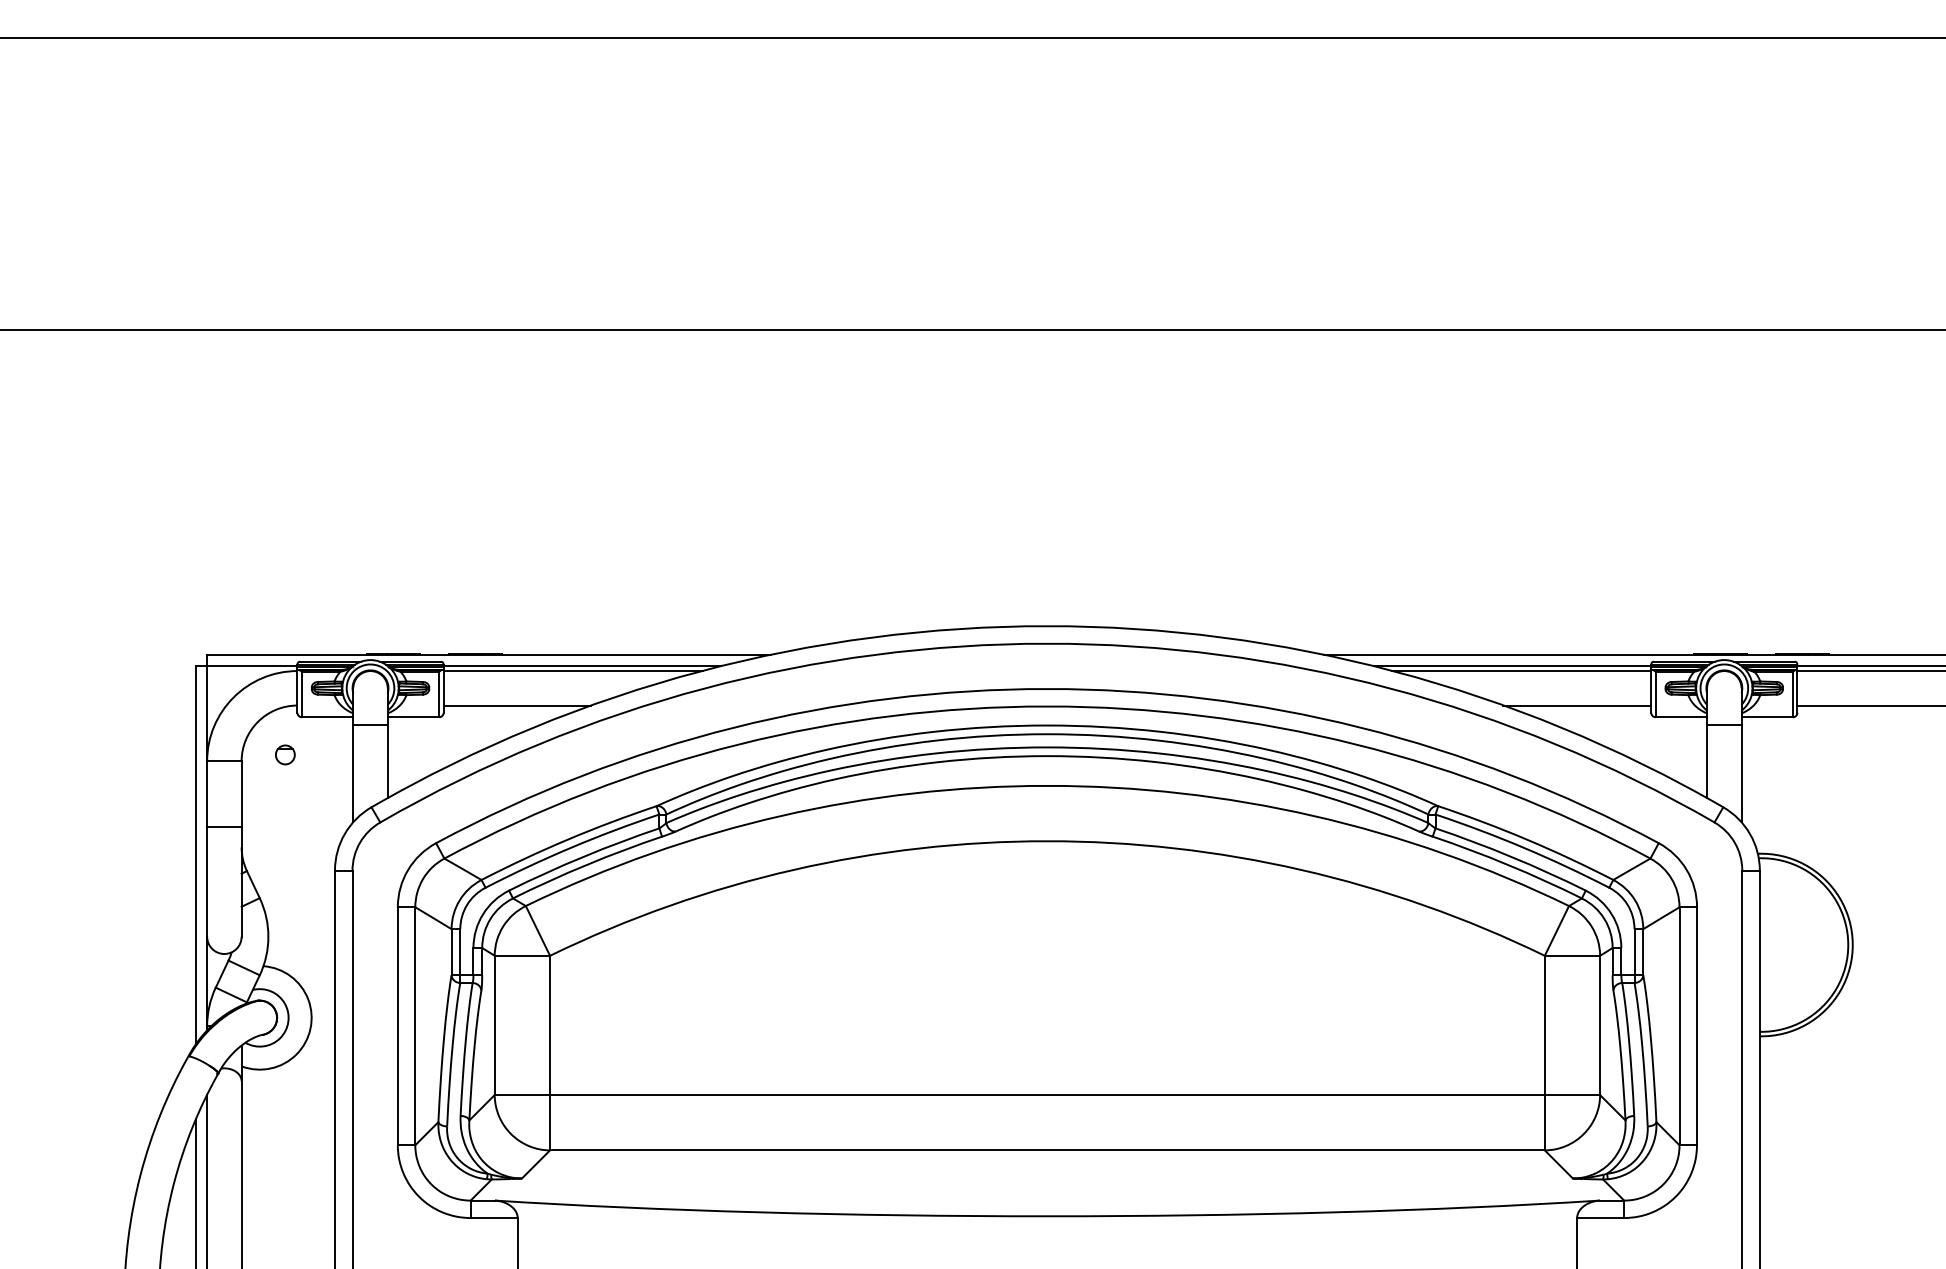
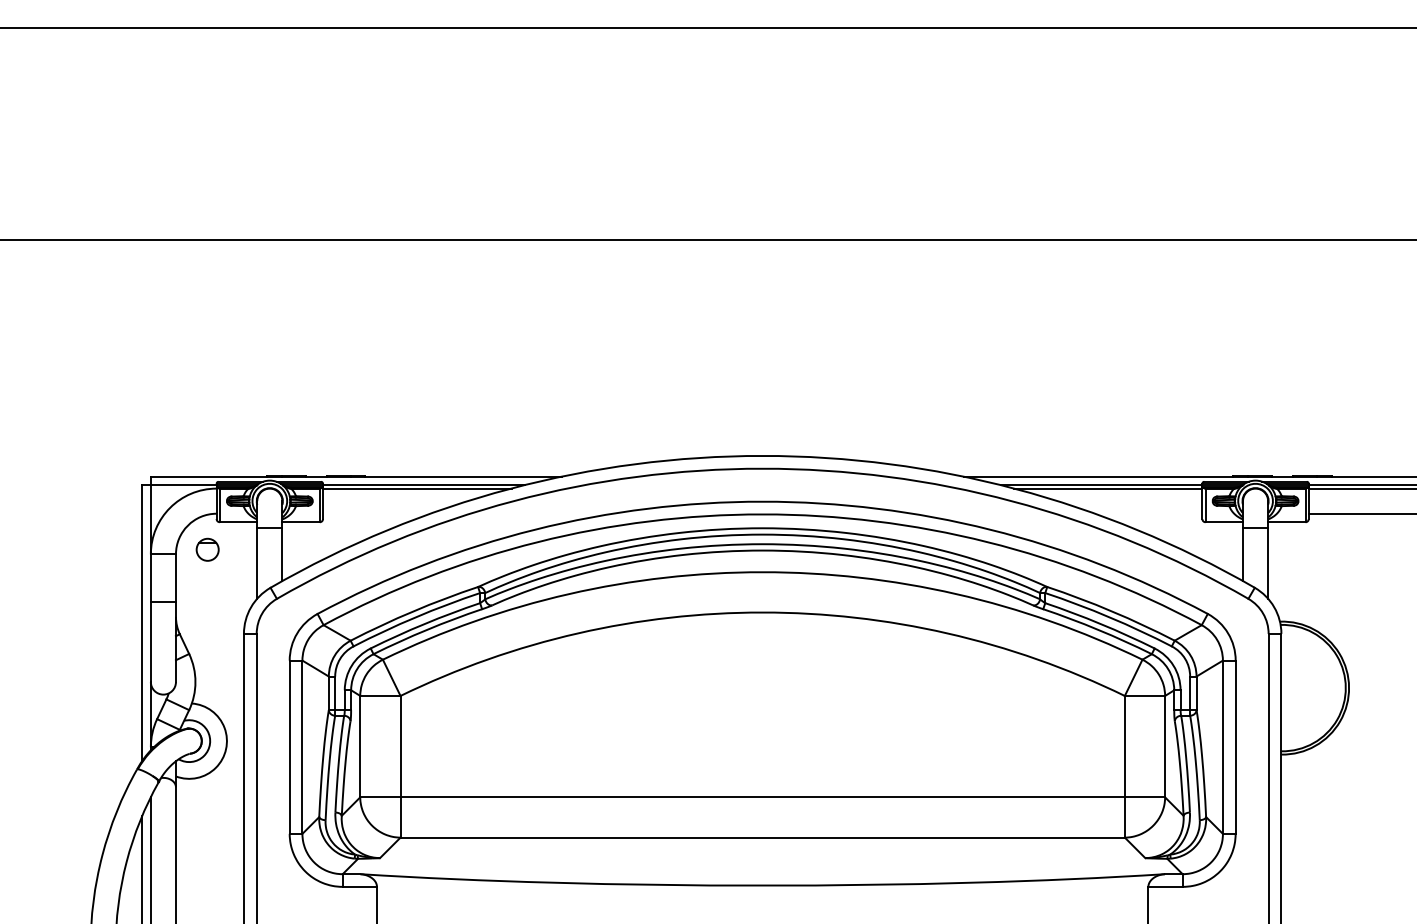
line: (517, 705) -> (376, 513), removed
line: (1577, 705) -> (1148, 513), removed
part: (284, 754) -> (207, 549), size x1.6

